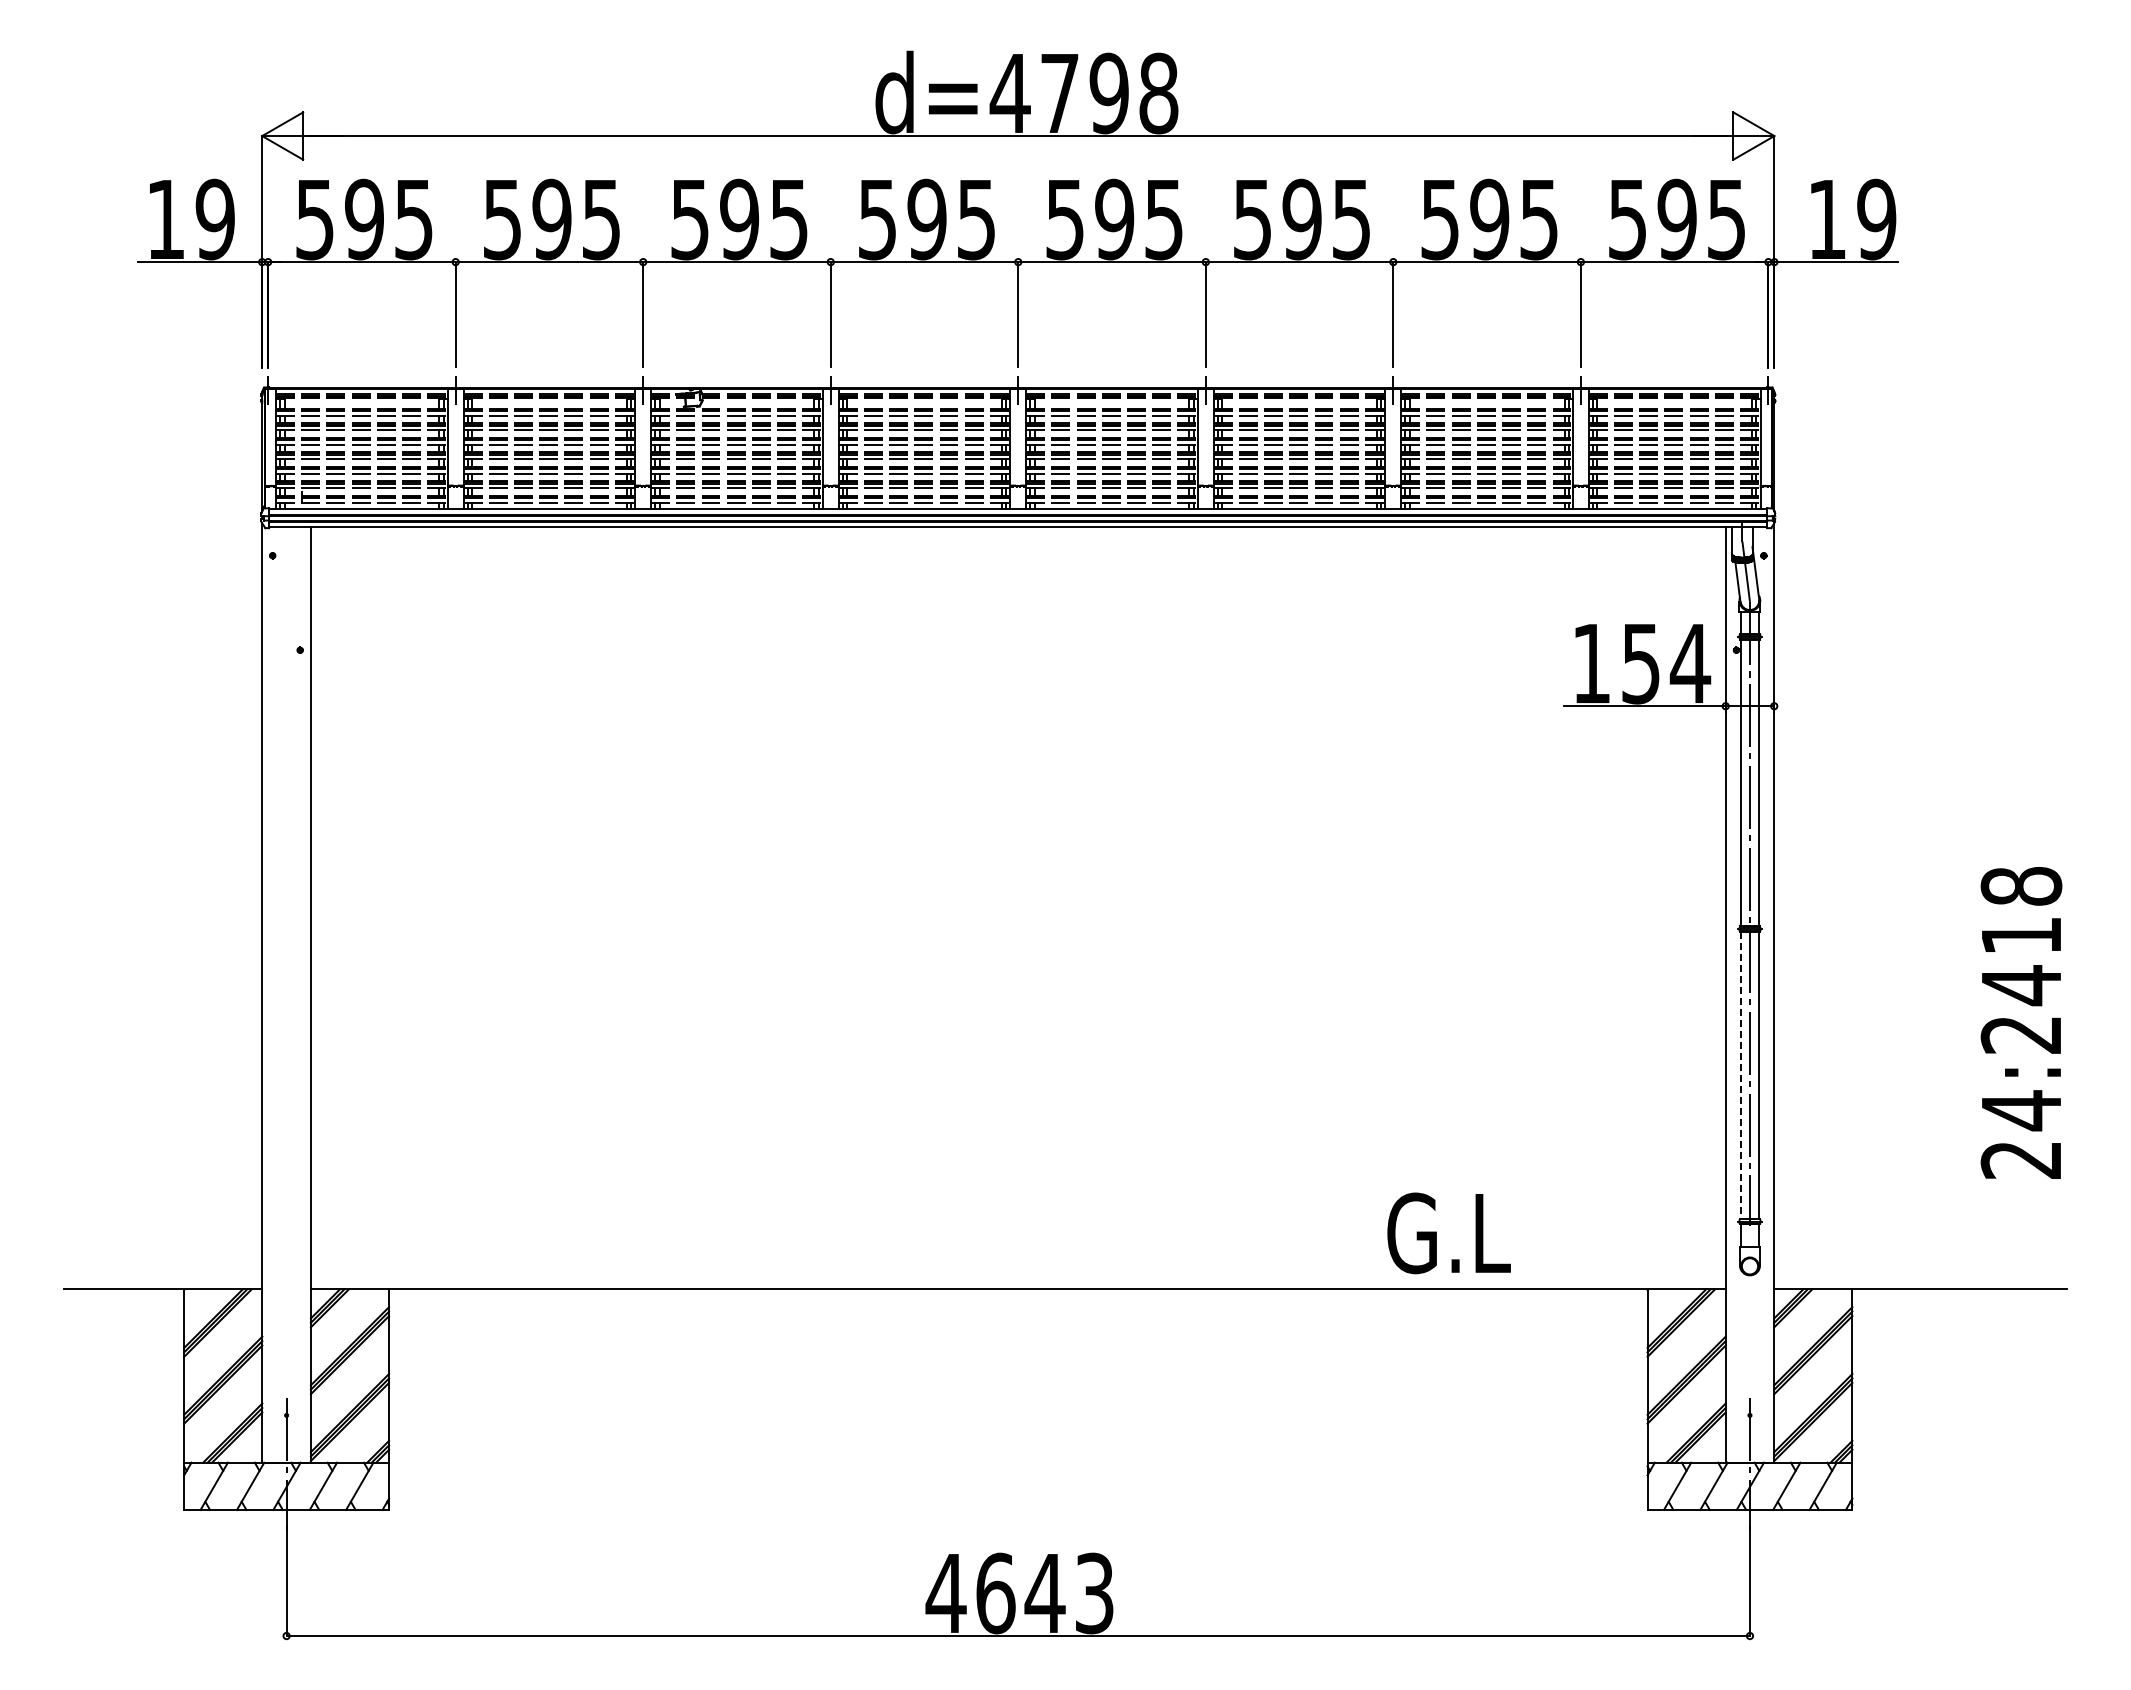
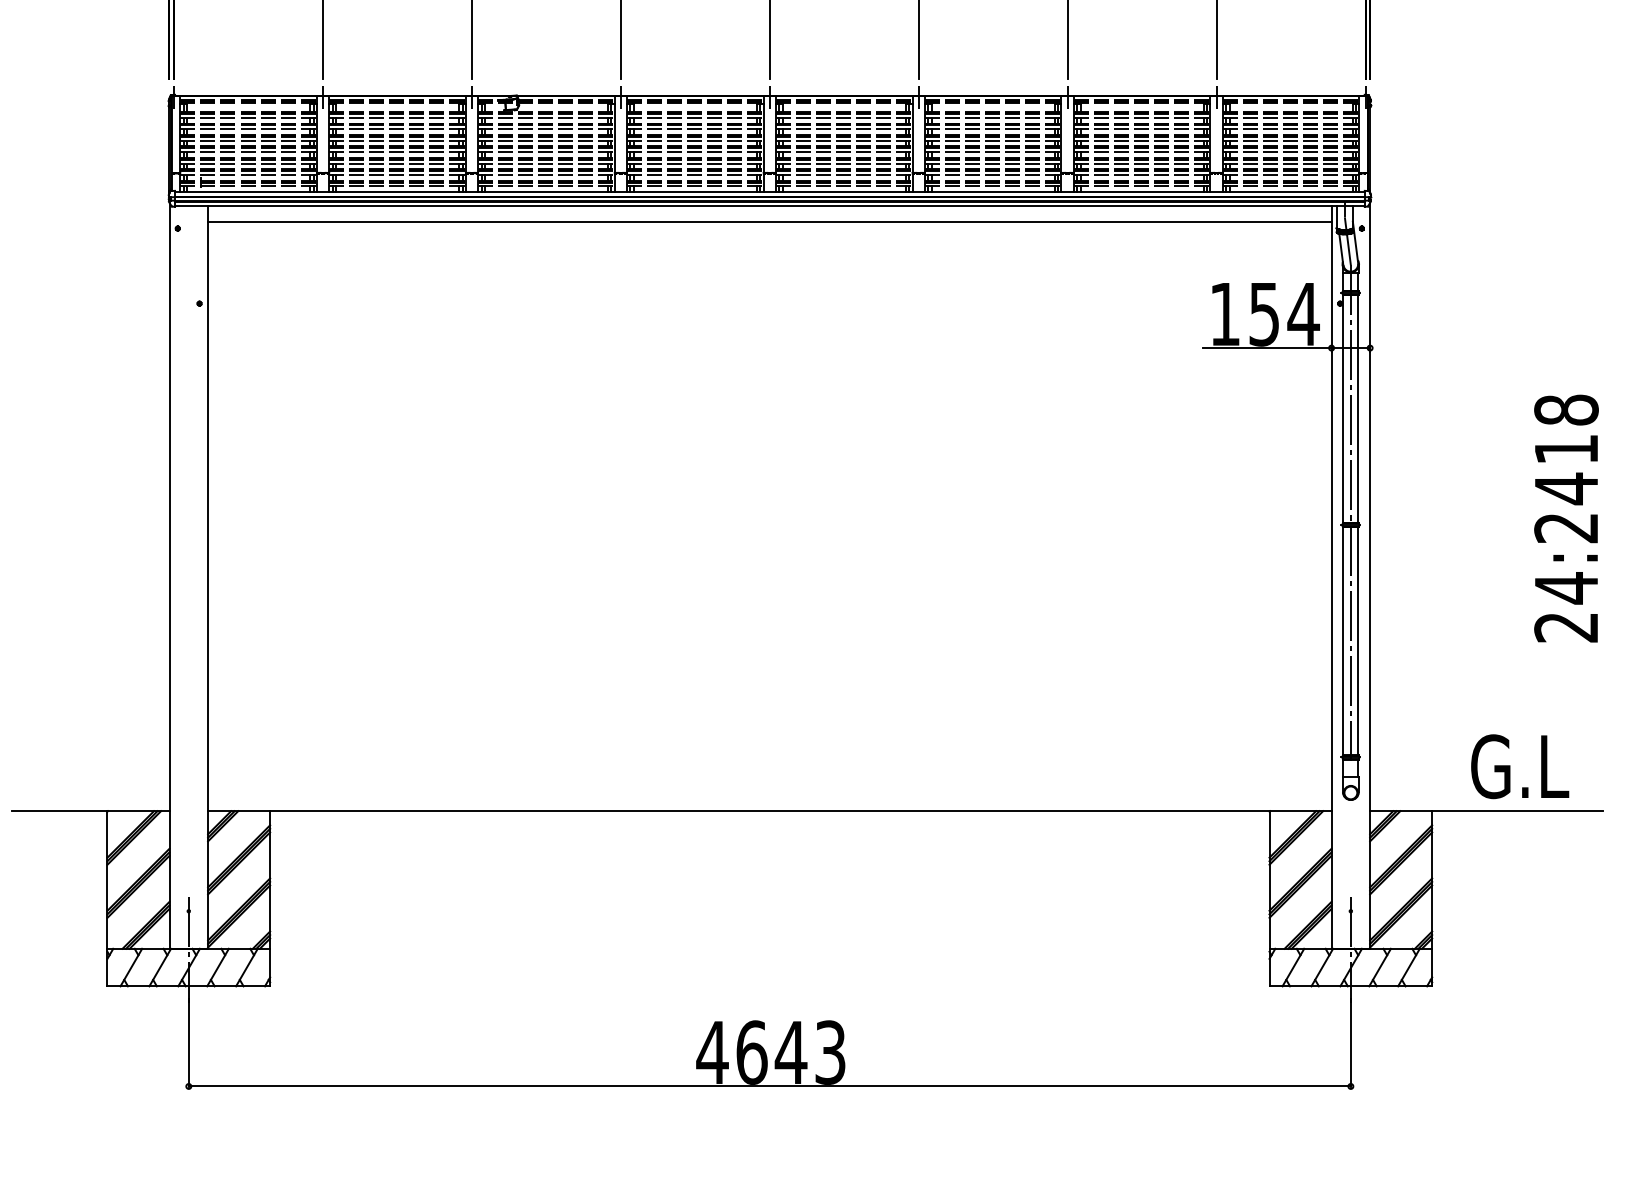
line: (1017, 547) -> (769, 222), added
text: (2021, 1022) -> (1566, 518), moved
line: (1740, 1075) -> (1343, 641), dashed -> solid
text: (1448, 1233) -> (1519, 766), moved

